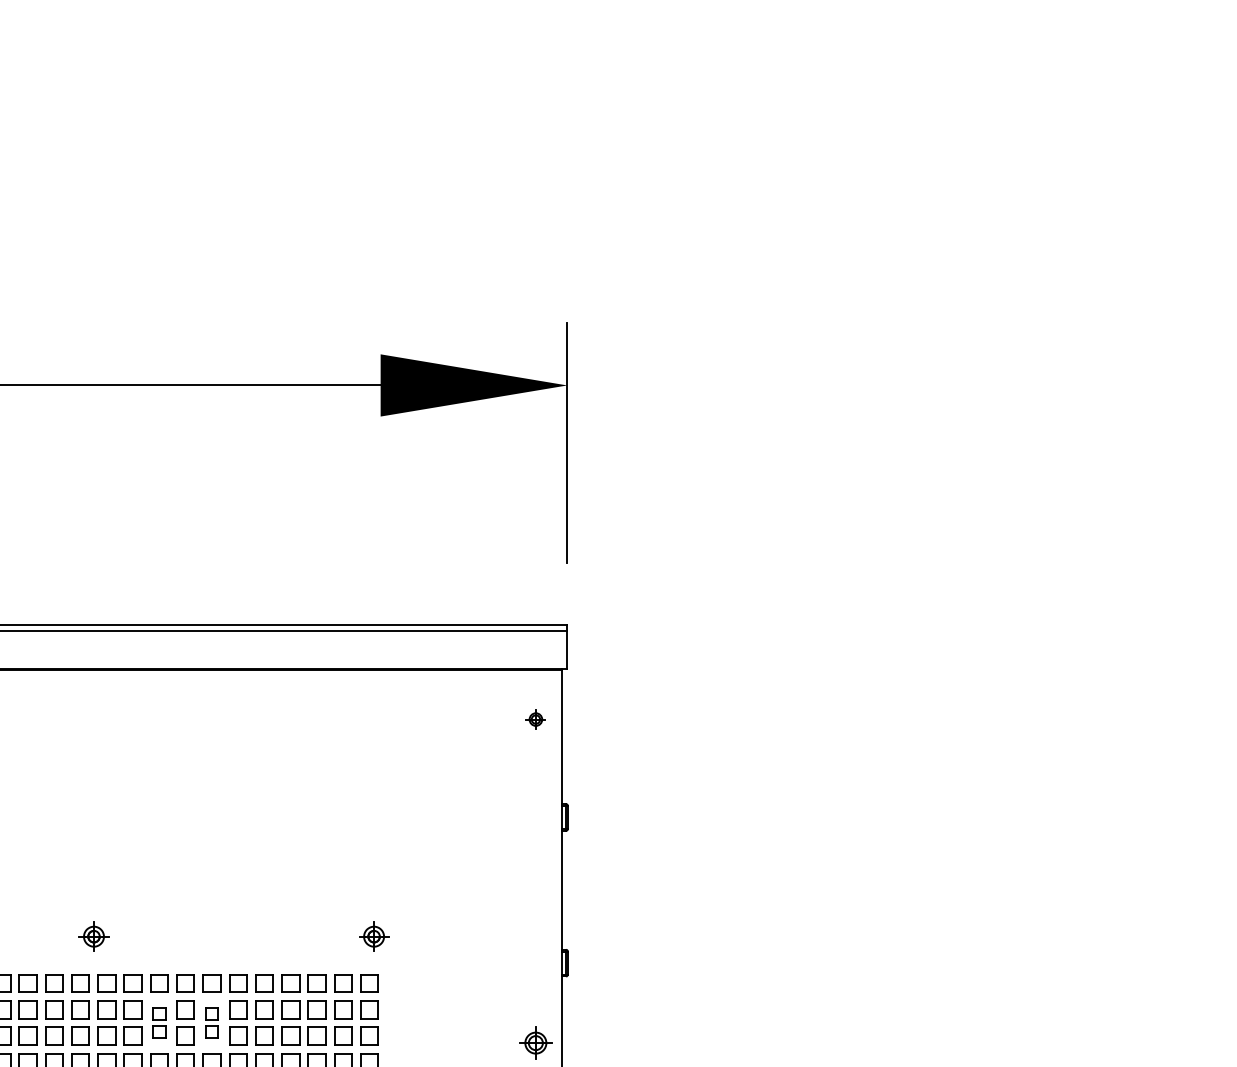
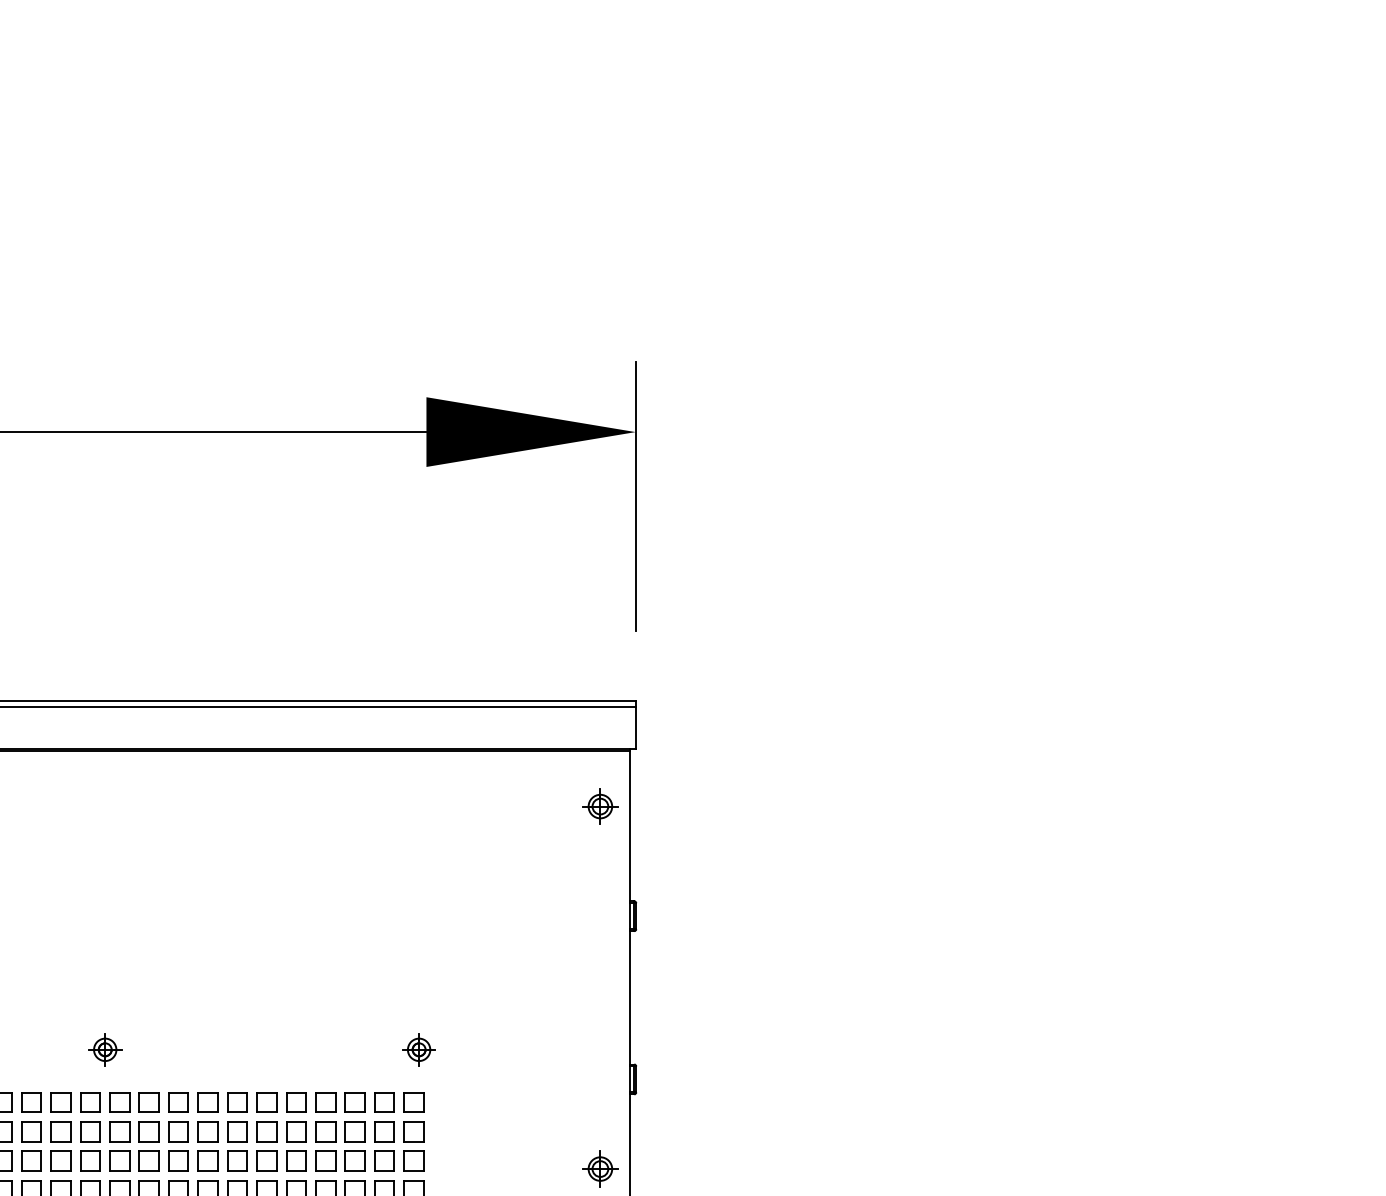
part: (535, 719) -> (599, 806), size x1.67
part: (159, 1022) -> (178, 1145), size x1.43
part: (211, 1022) -> (236, 1145), size x1.43

